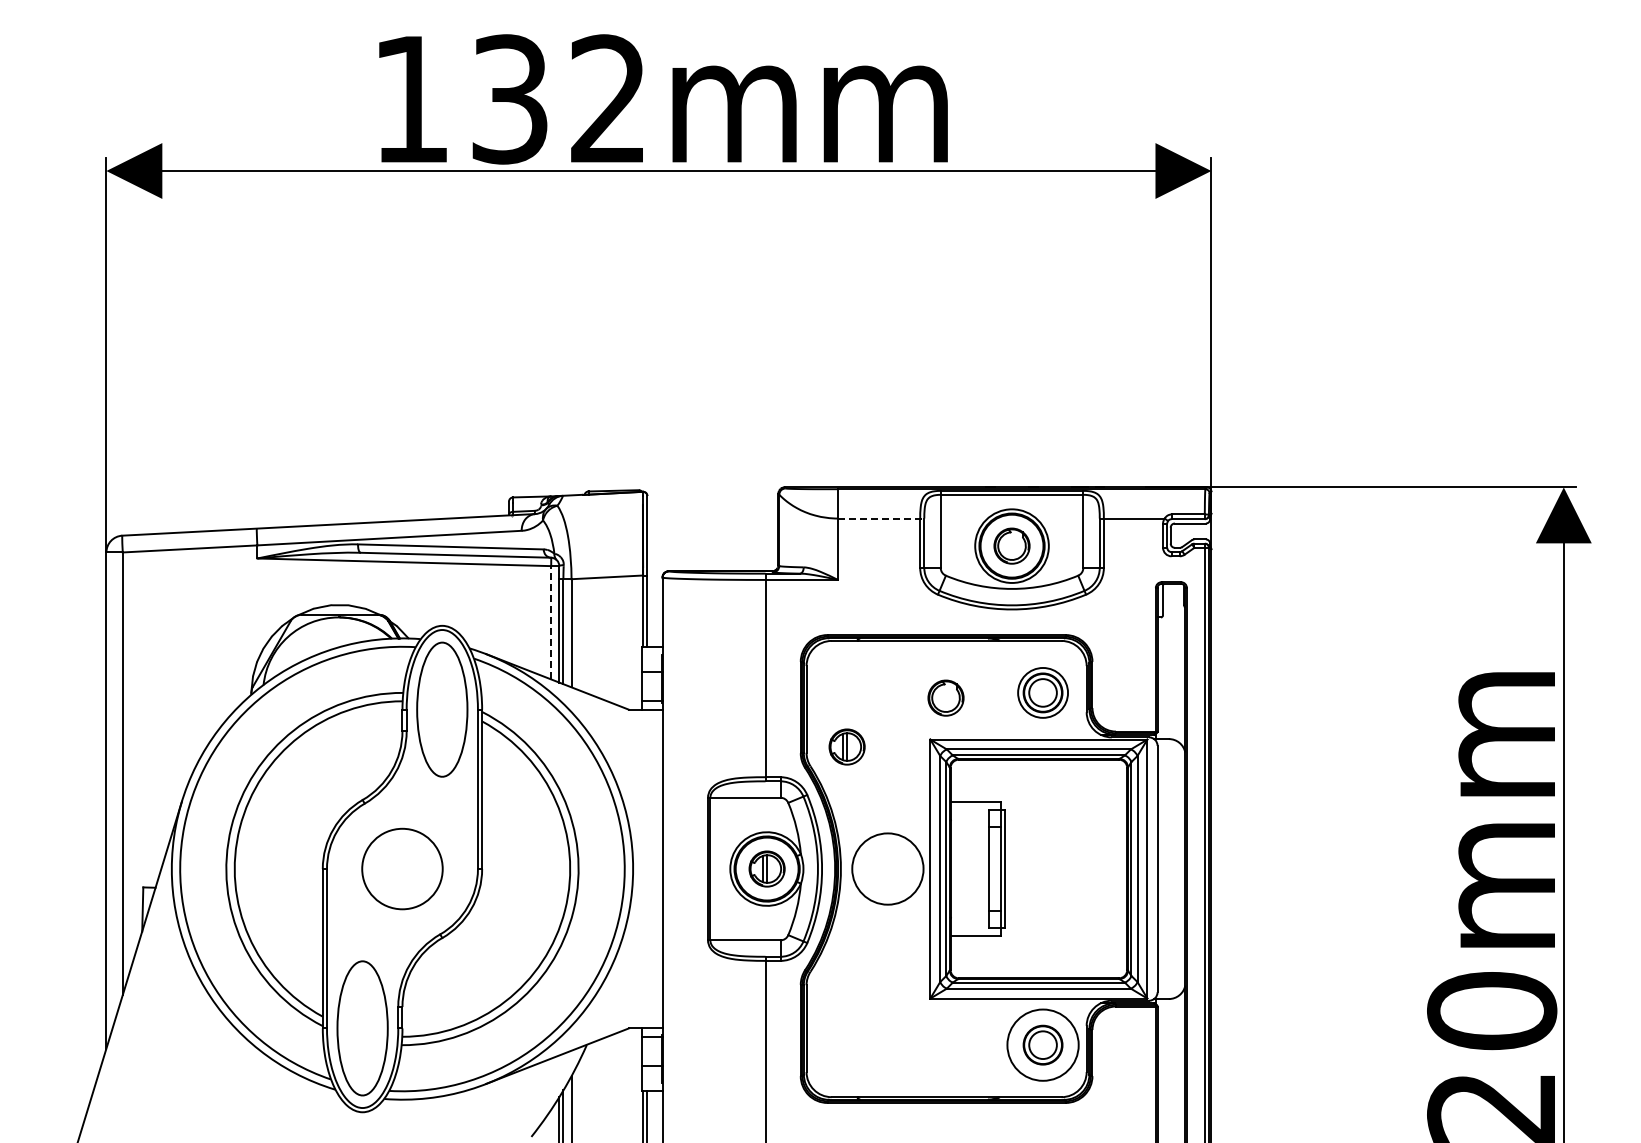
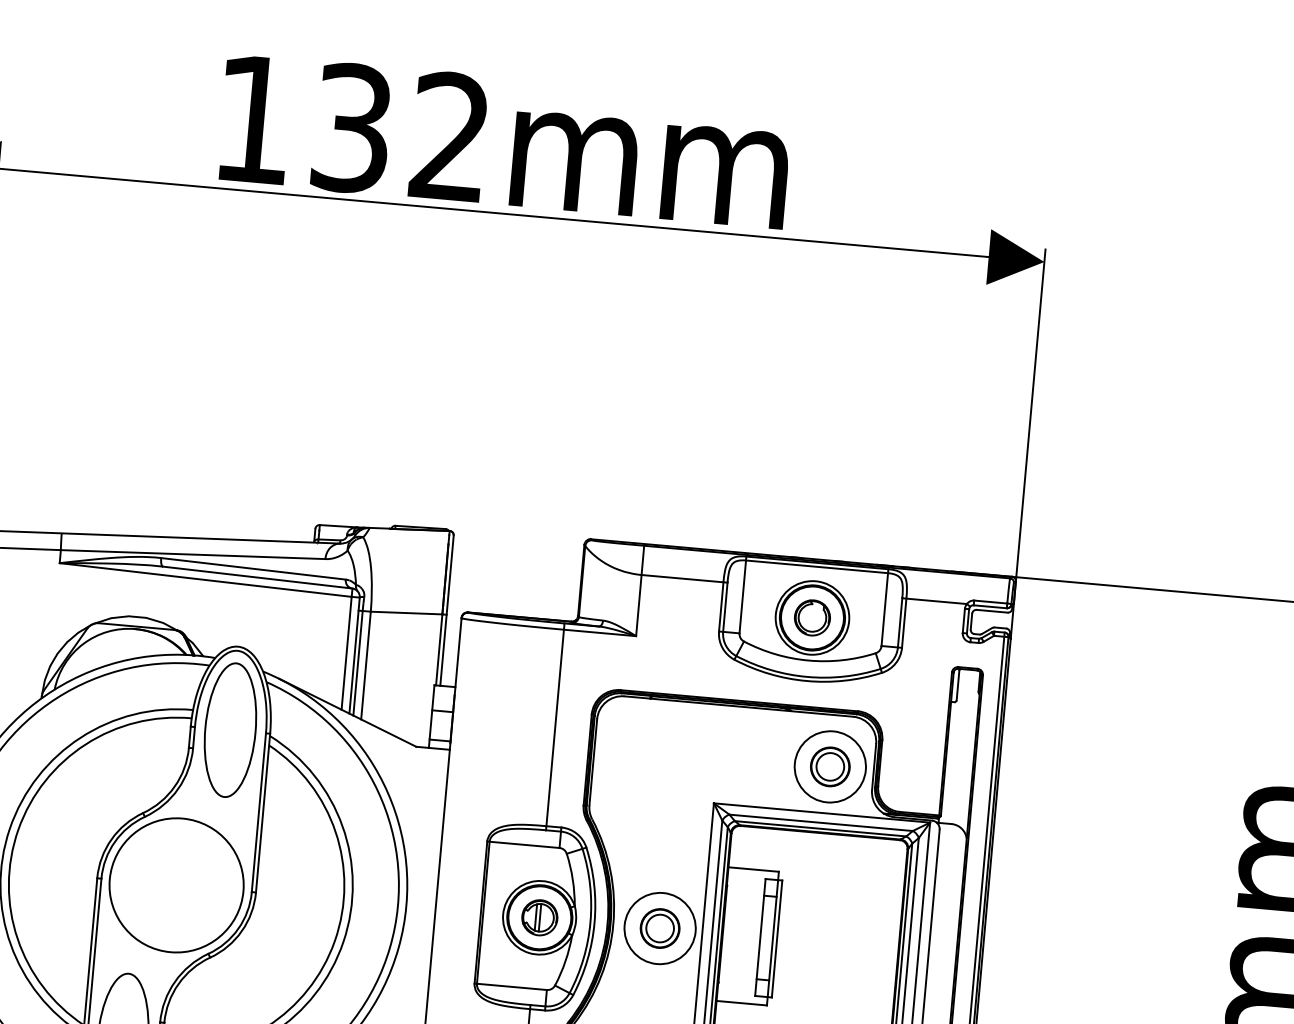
line: (881, 518) -> (684, 578), dashed -> solid
line: (551, 622) -> (346, 653), dashed -> solid
circle: (1042, 692) -> (829, 766), size x1.43
part: (945, 697) -> (732, 762), removed
part: (846, 746) -> (629, 802), removed
circle: (402, 868) -> (176, 884), size x1.67
part: (887, 868) -> (659, 927), added

